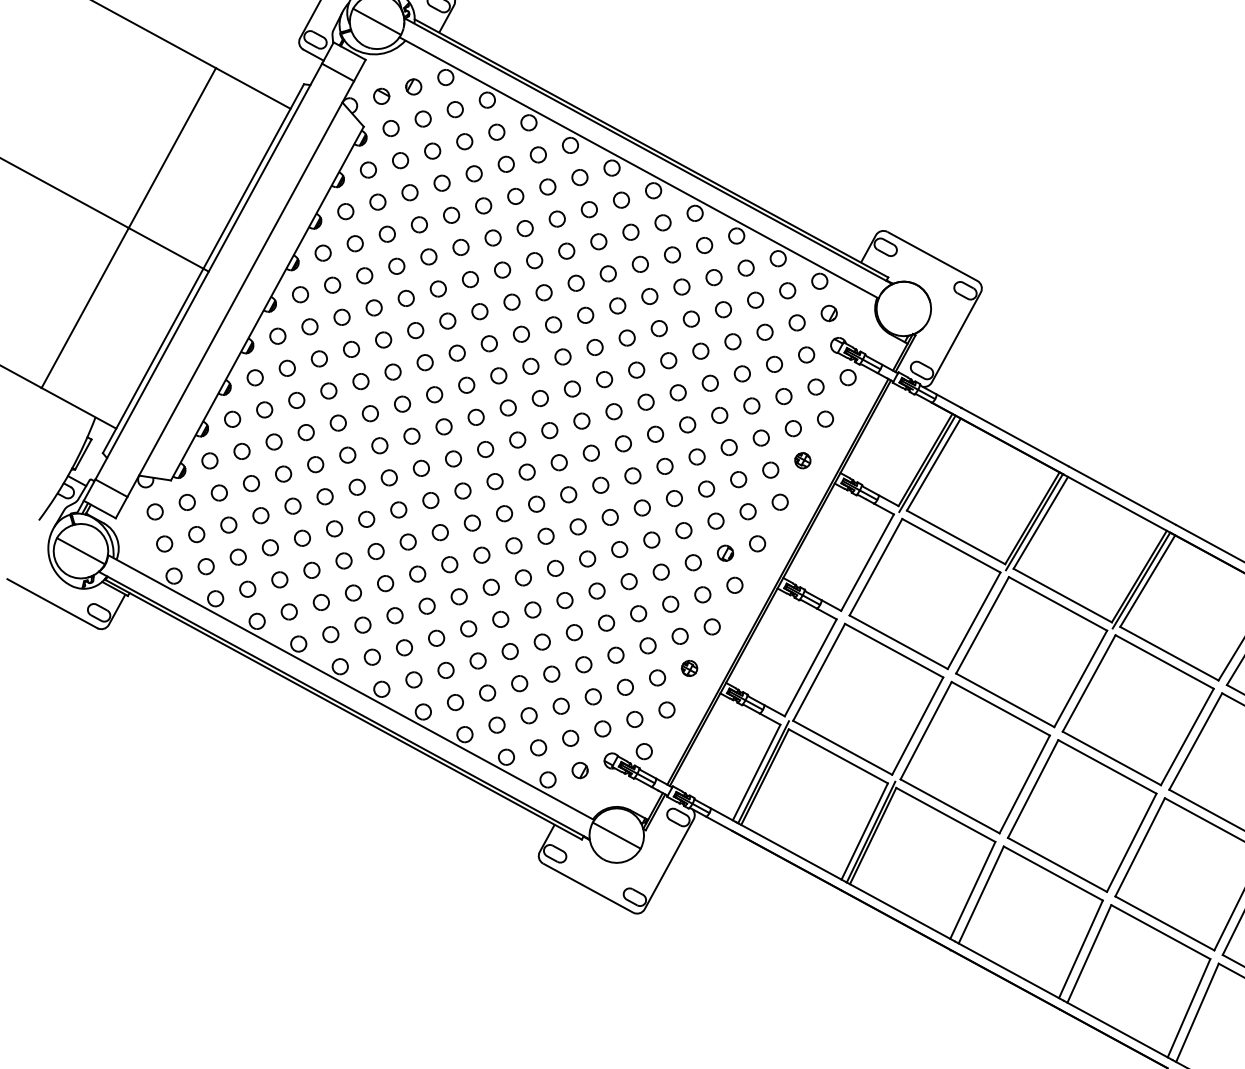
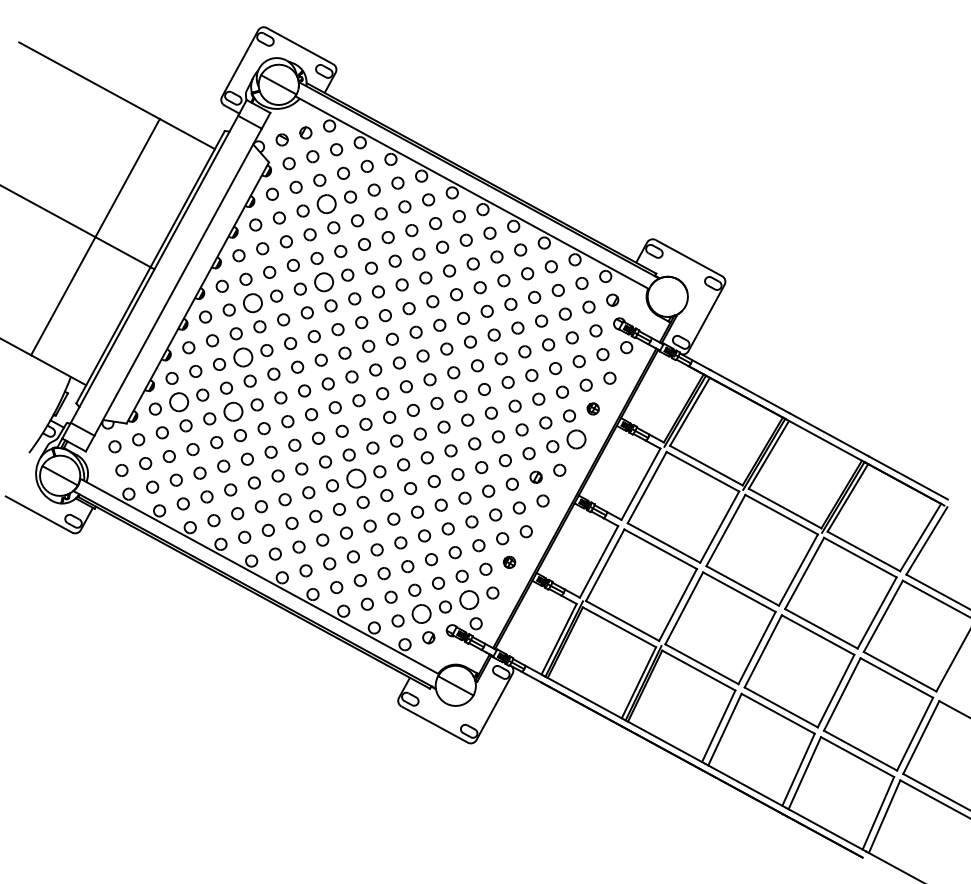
part: (441, 182) -> (326, 203), size x1.6
part: (437, 288) -> (323, 281), size x1.6
part: (341, 316) -> (252, 302), size x1.6
part: (327, 391) -> (242, 357), size x1.6
part: (241, 450) -> (178, 401), size x1.6
part: (315, 464) -> (233, 411), size x1.6
part: (780, 502) -> (576, 439), size x1.6
part: (480, 554) -> (355, 478), size x1.6
part: (633, 718) -> (468, 599), size x1.6
part: (570, 737) -> (421, 613), size x1.6

